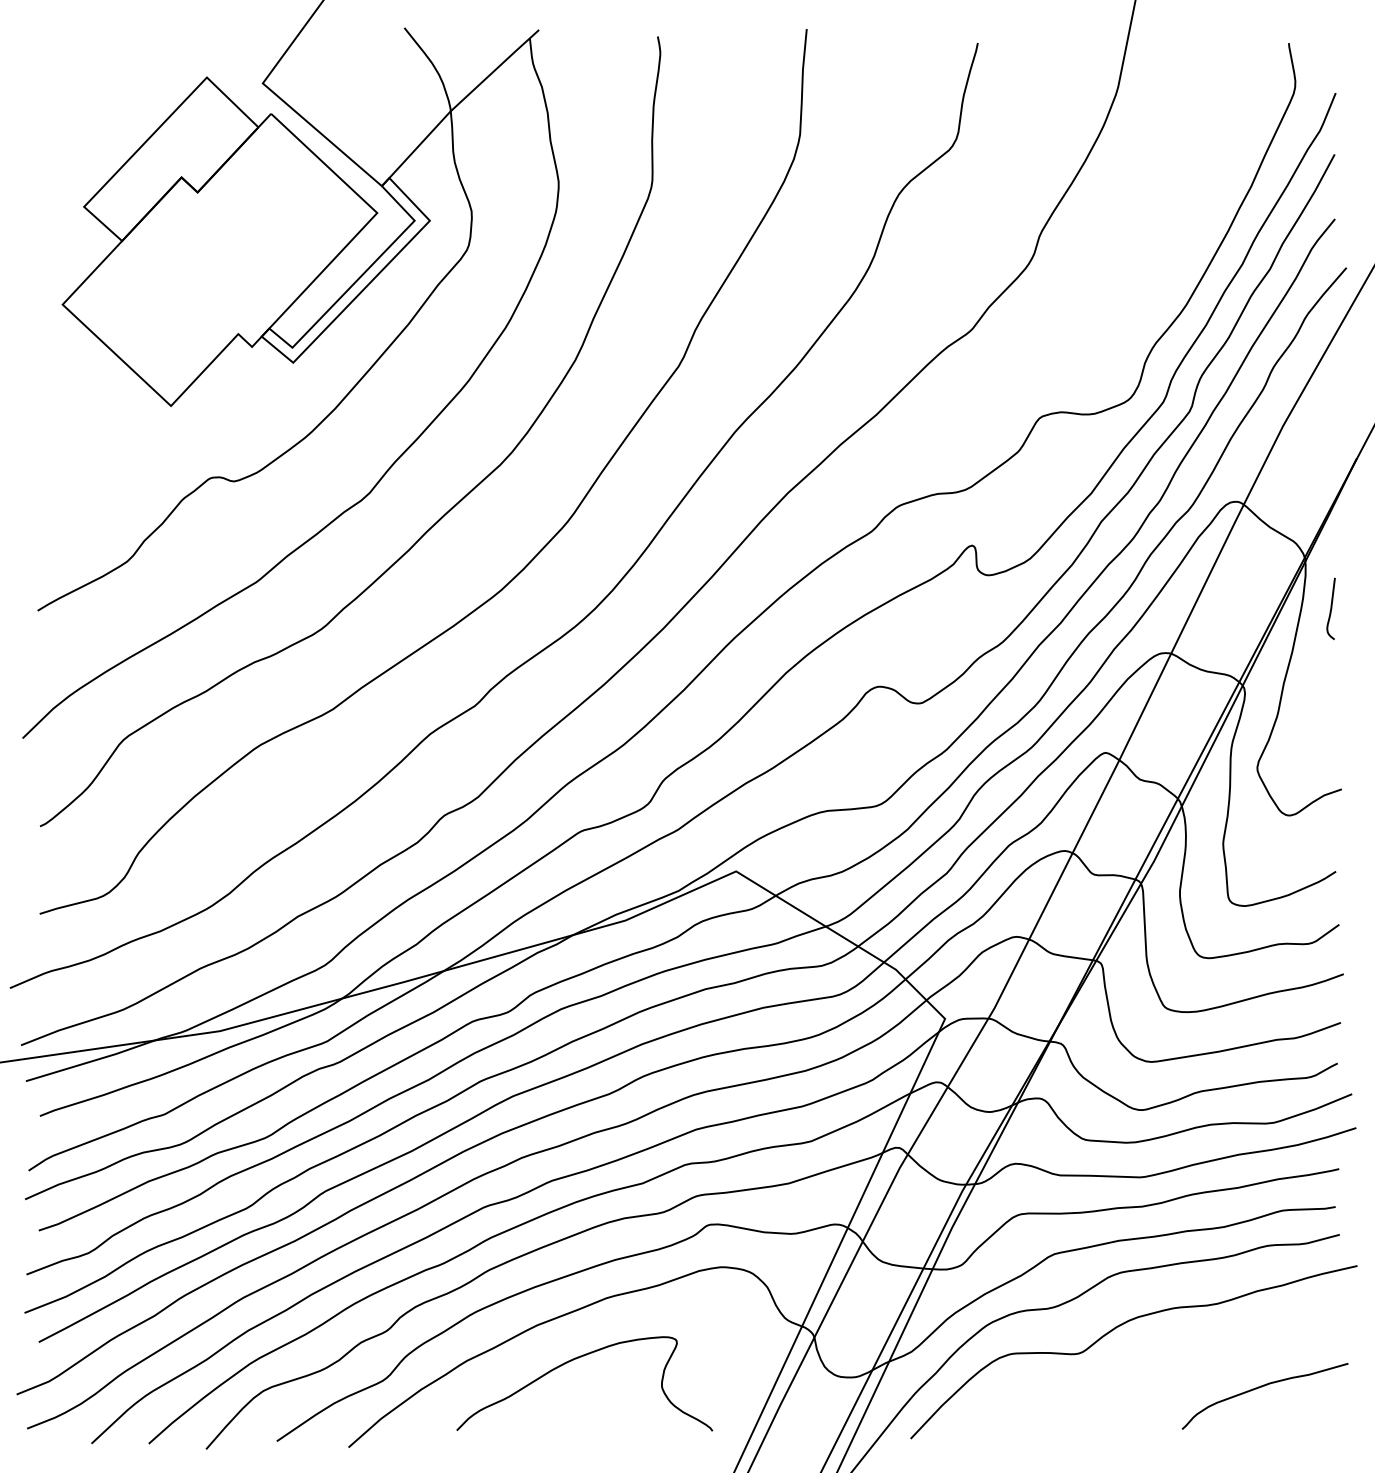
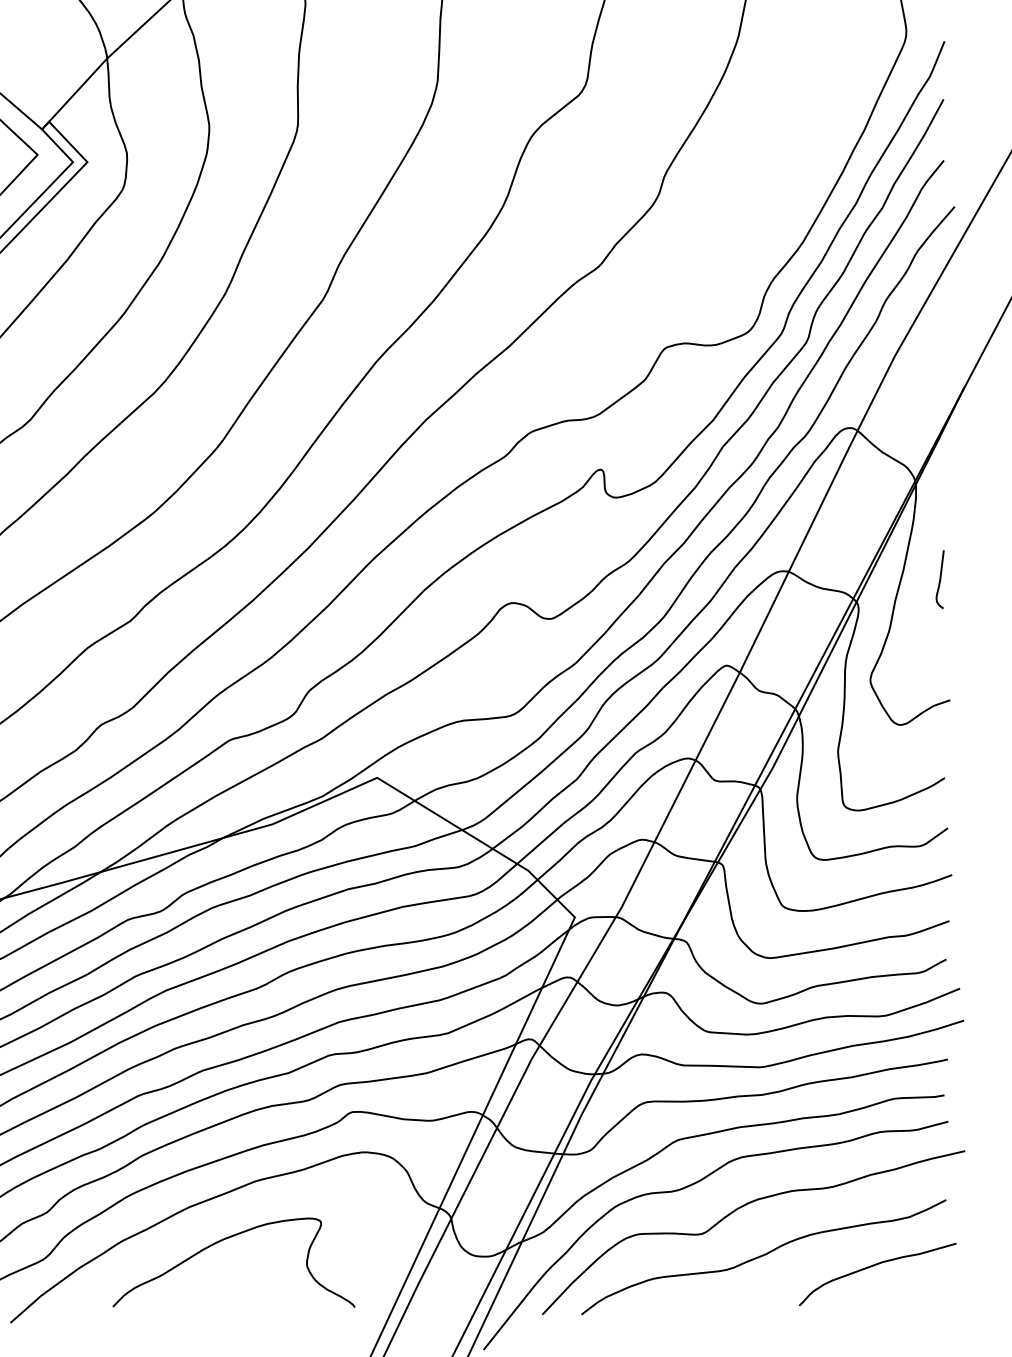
curve: (1330, 608) -> (939, 579), moved
curve: (1143, 1377) -> (762, 1256), added

